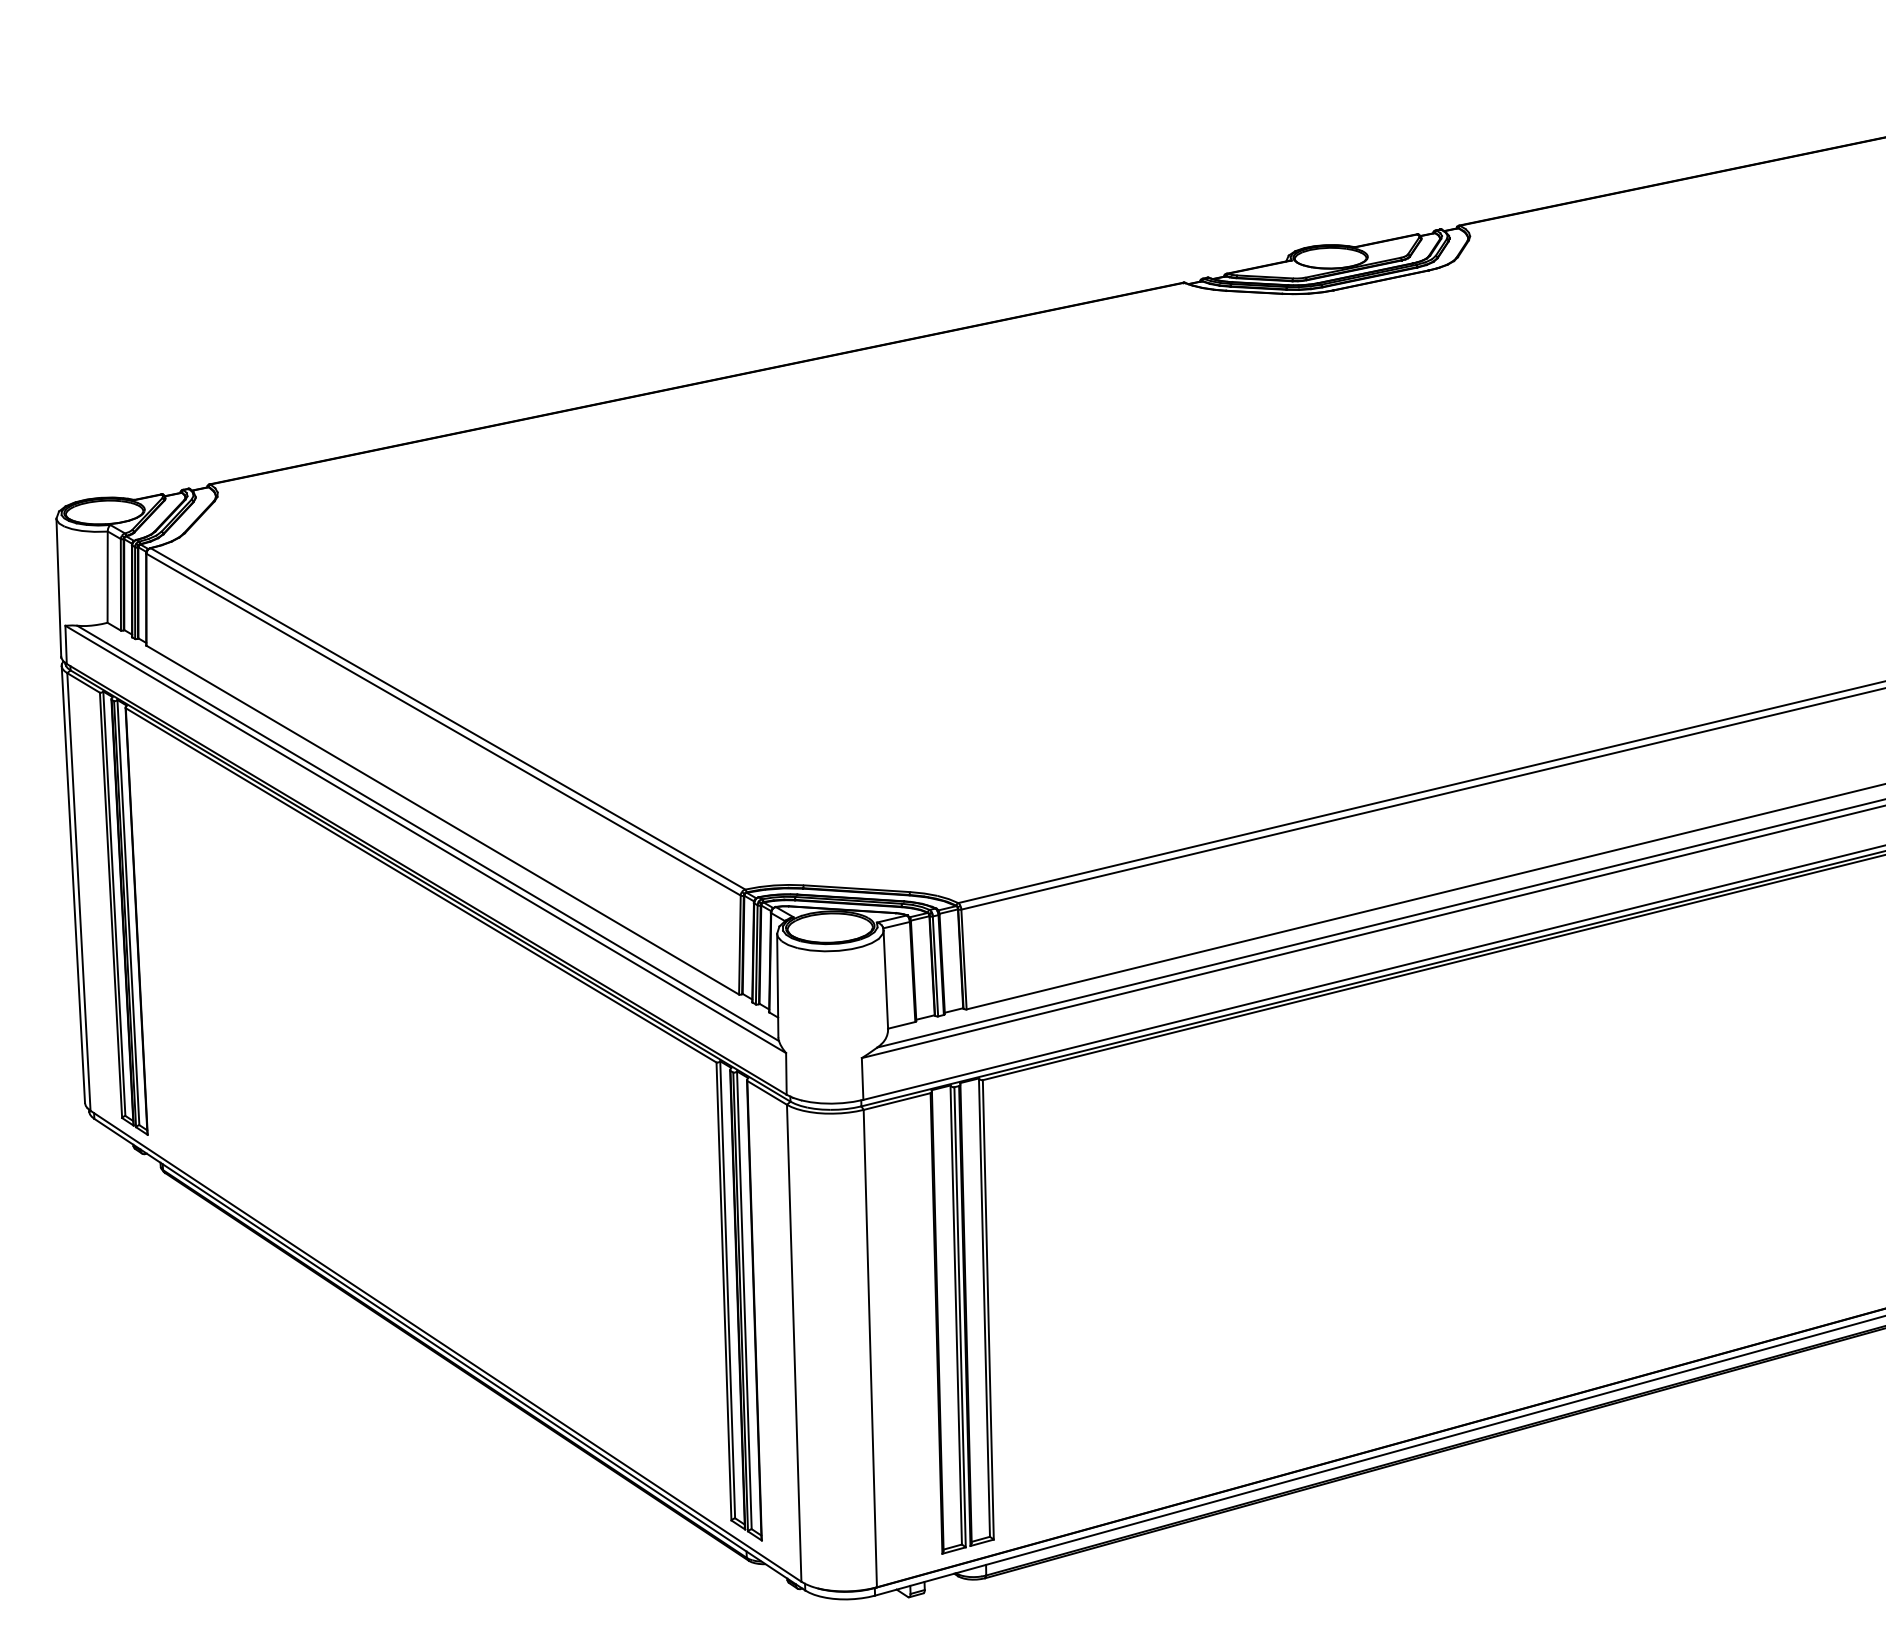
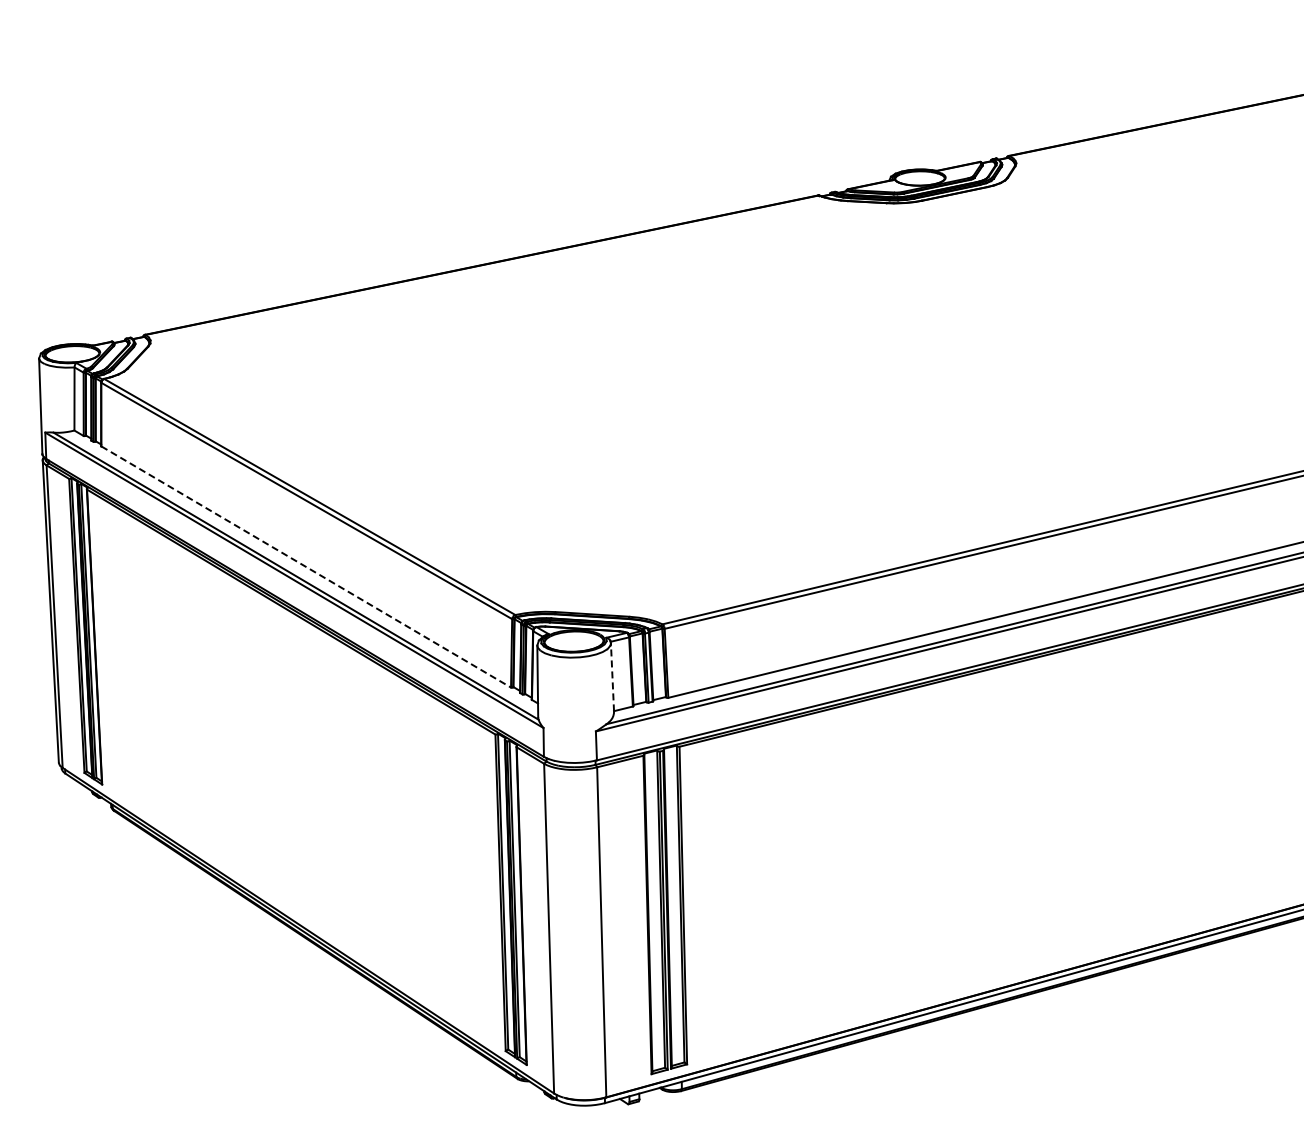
line: (443, 819) -> (306, 566), solid -> dashed
line: (885, 978) -> (612, 676), solid -> dashed

